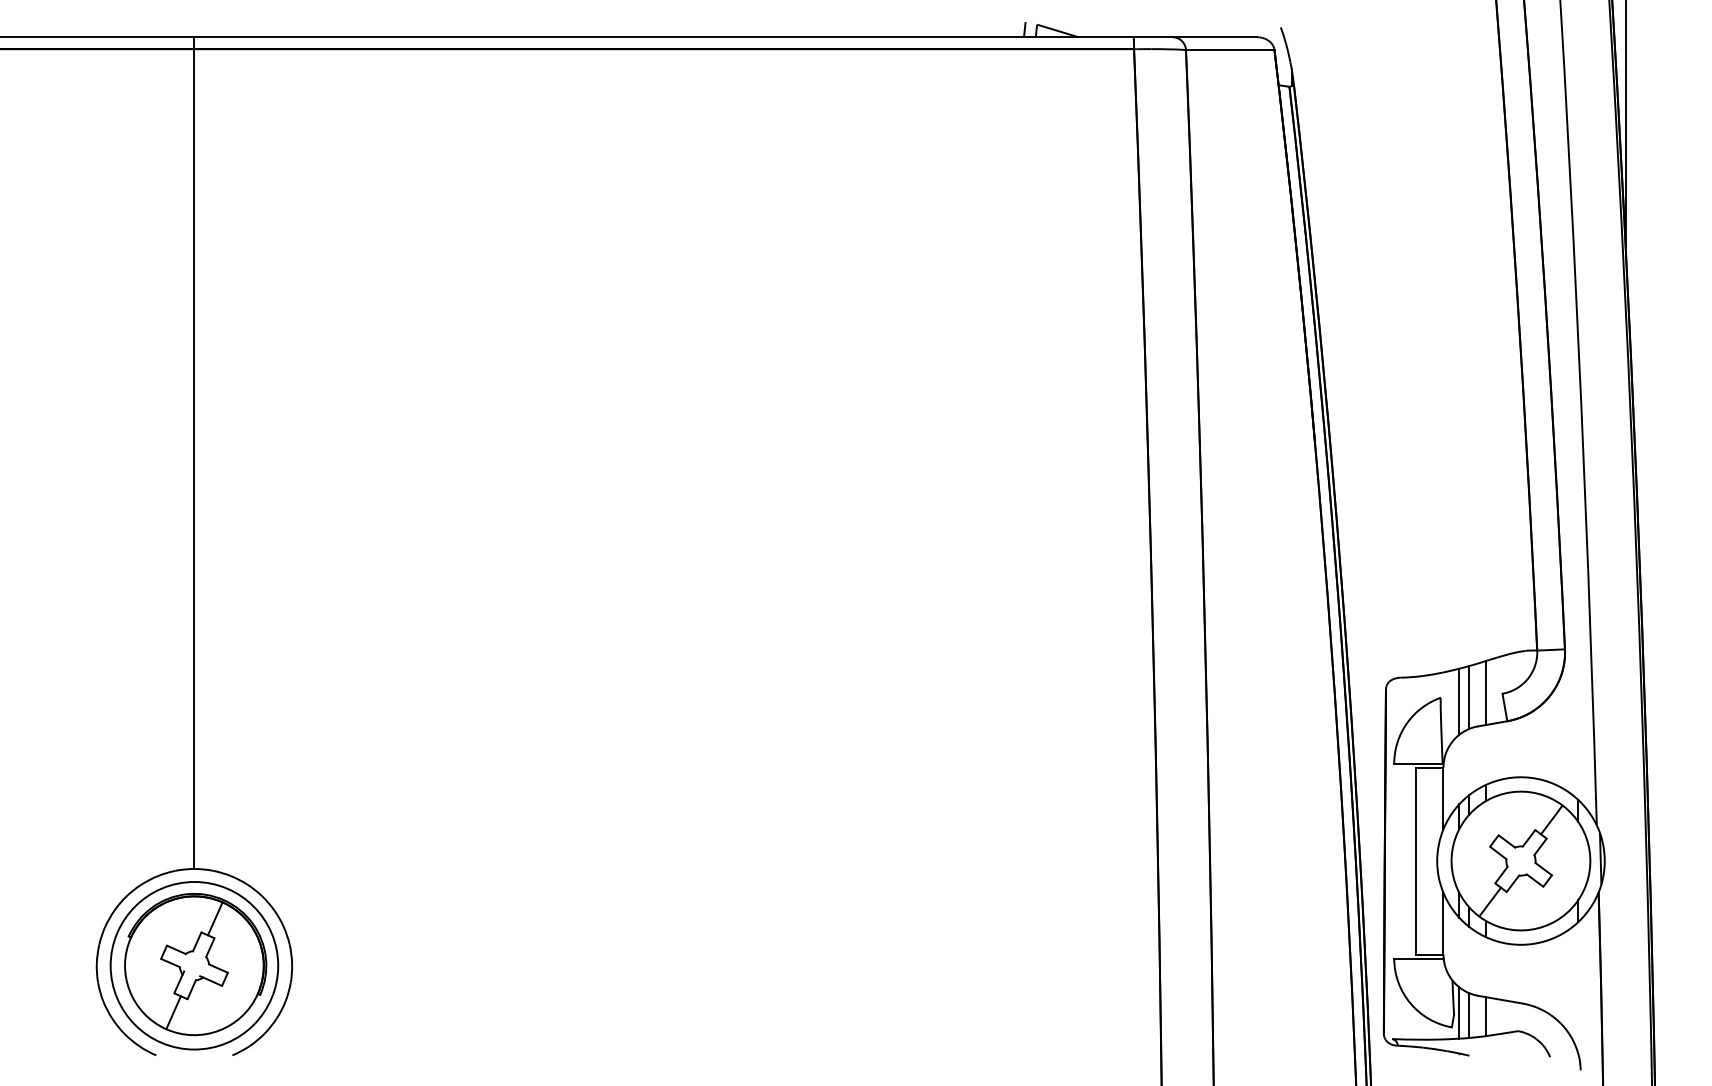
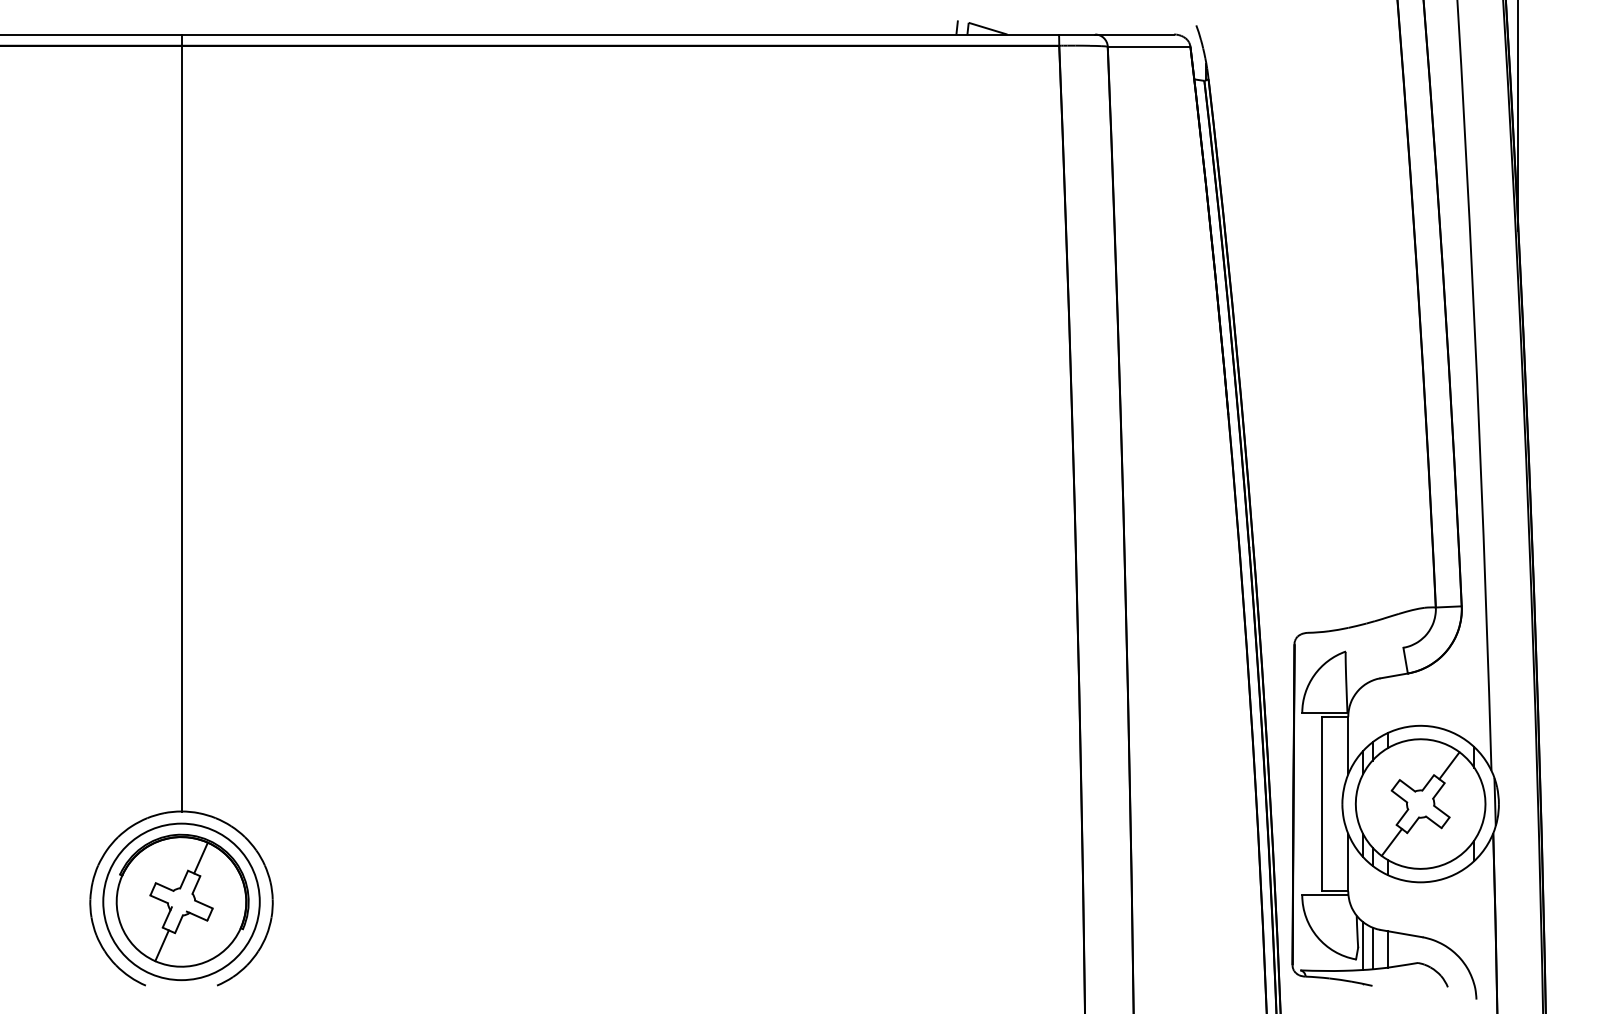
line: (1486, 692) -> (1388, 646), removed
line: (1469, 696) -> (1372, 650), removed
line: (1459, 701) -> (1363, 655), removed

